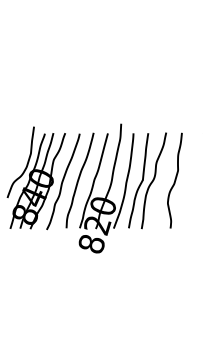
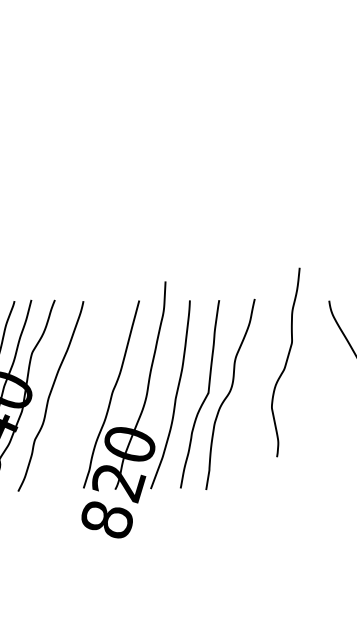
curve: (79, 180) -> (82, 393), removed
curve: (174, 180) -> (284, 362), moved

